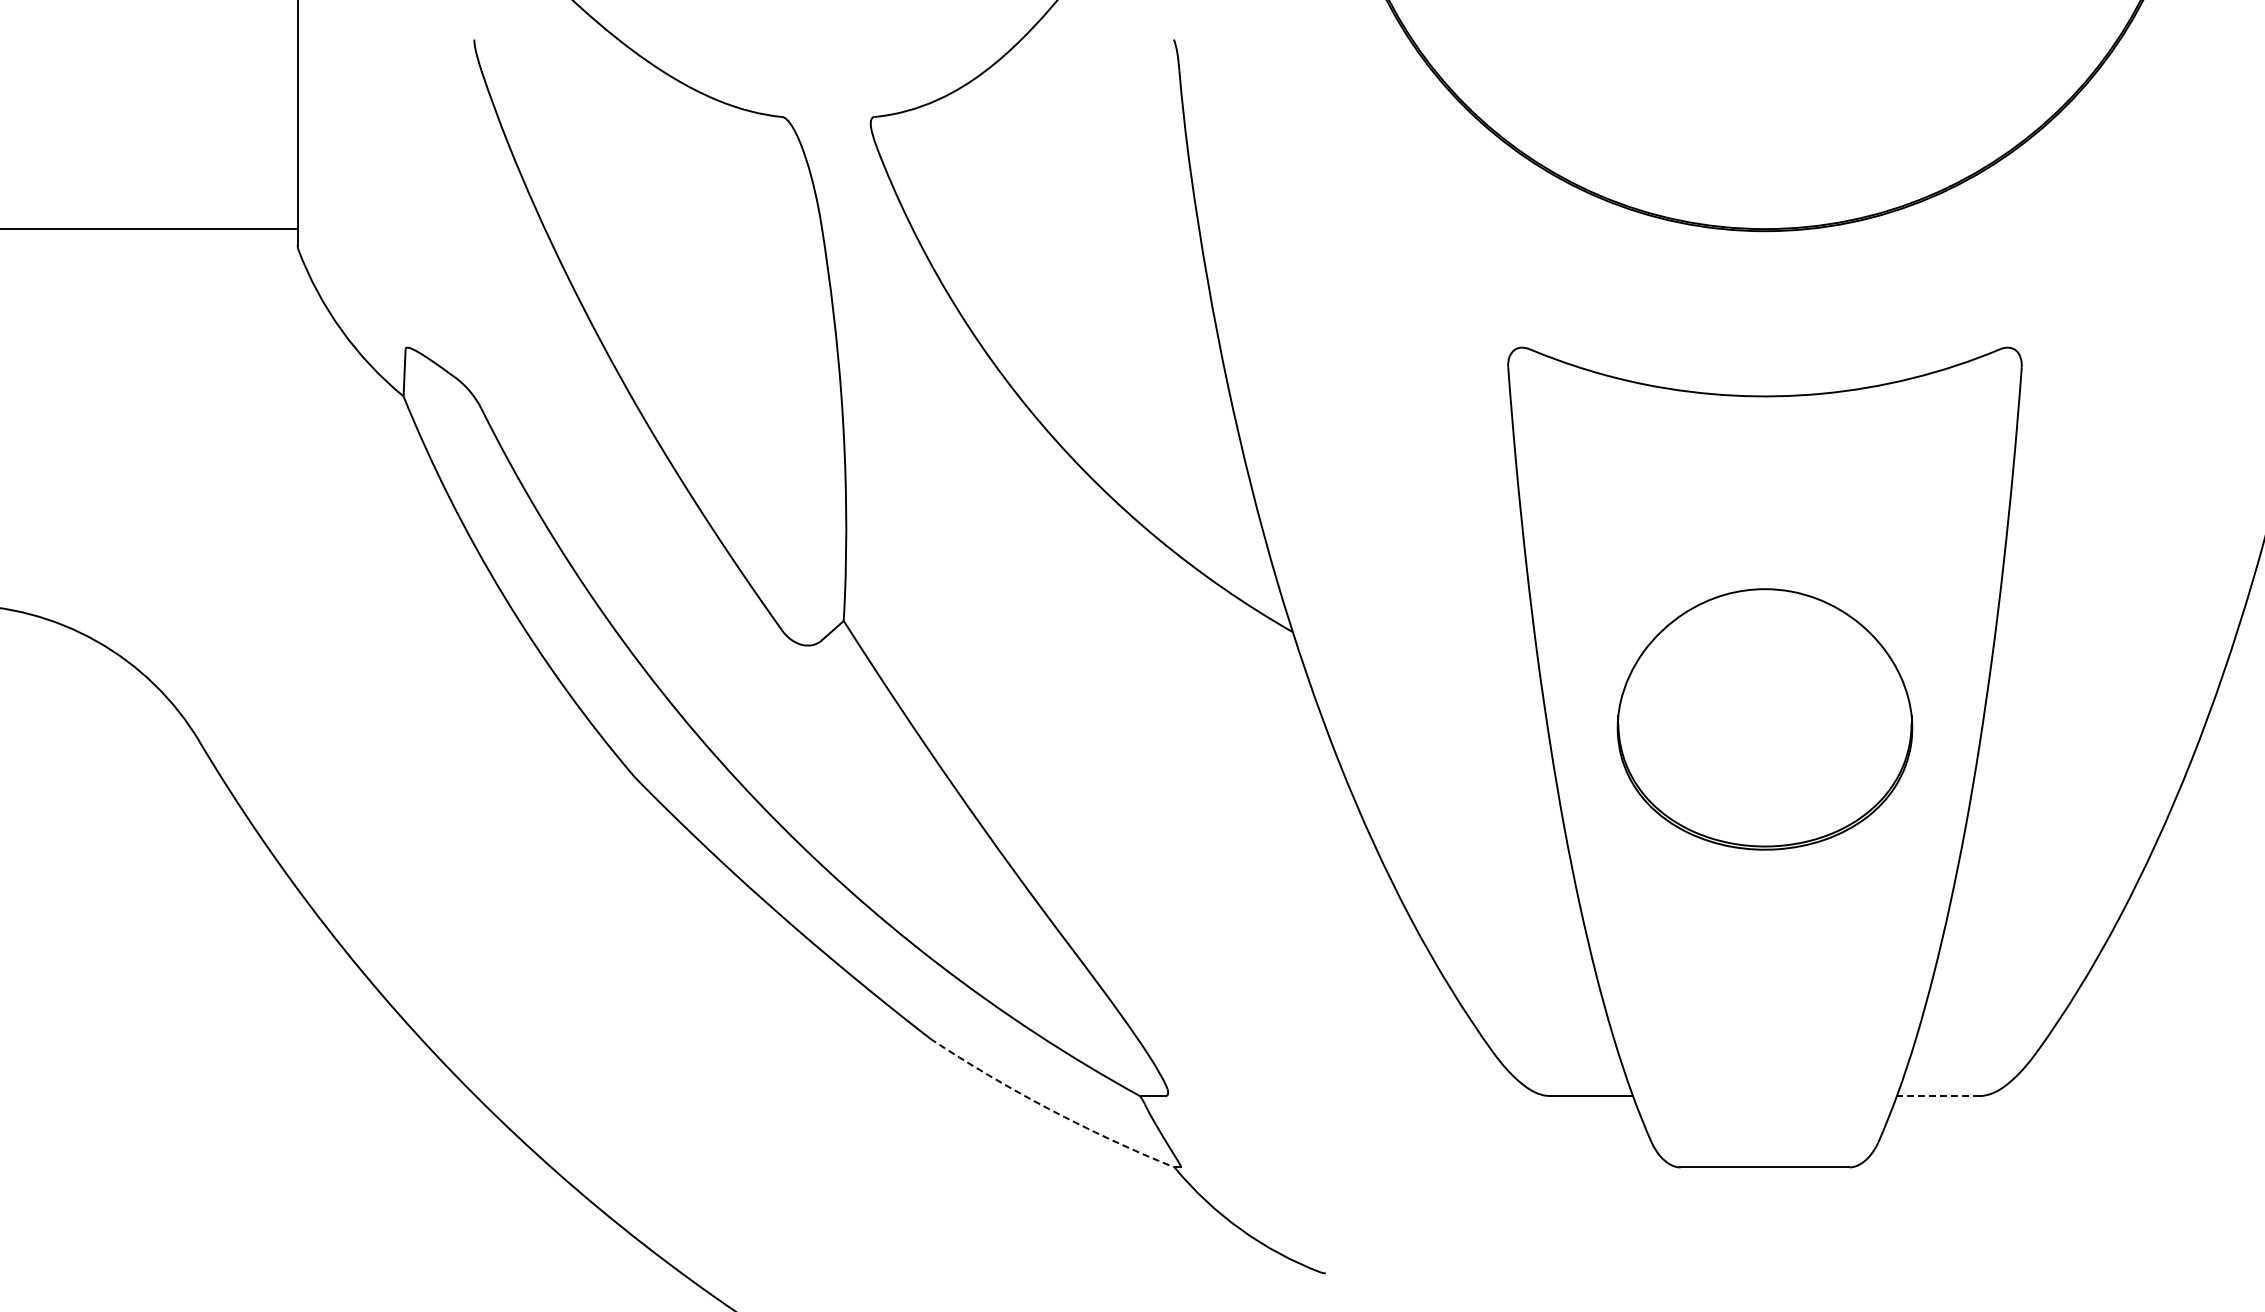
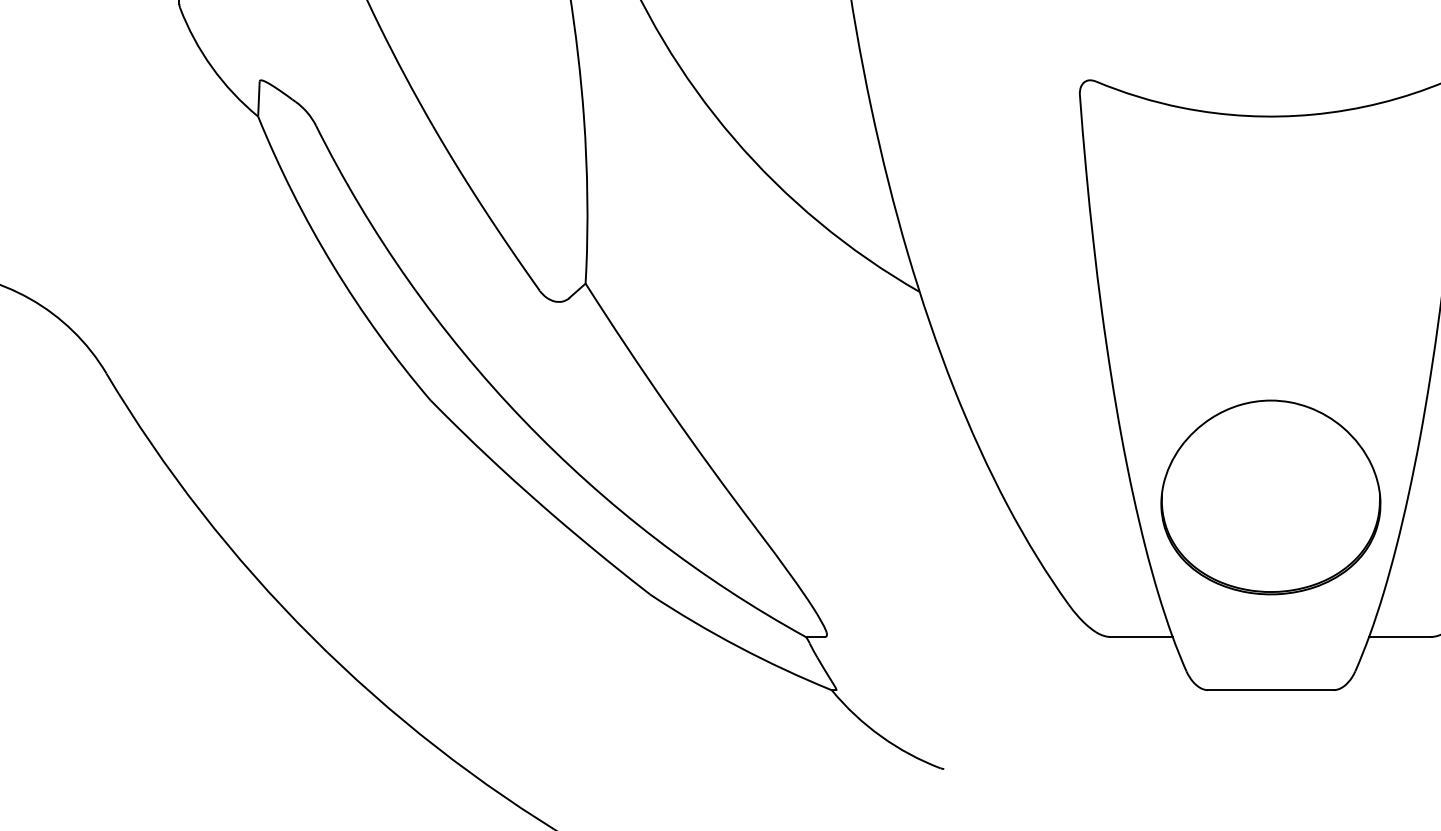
part: (1764, 719) -> (1270, 497), moved
line: (1937, 1096) -> (1399, 637), dashed -> solid
arc: (1049, 1109) -> (738, 647), dashed -> solid

